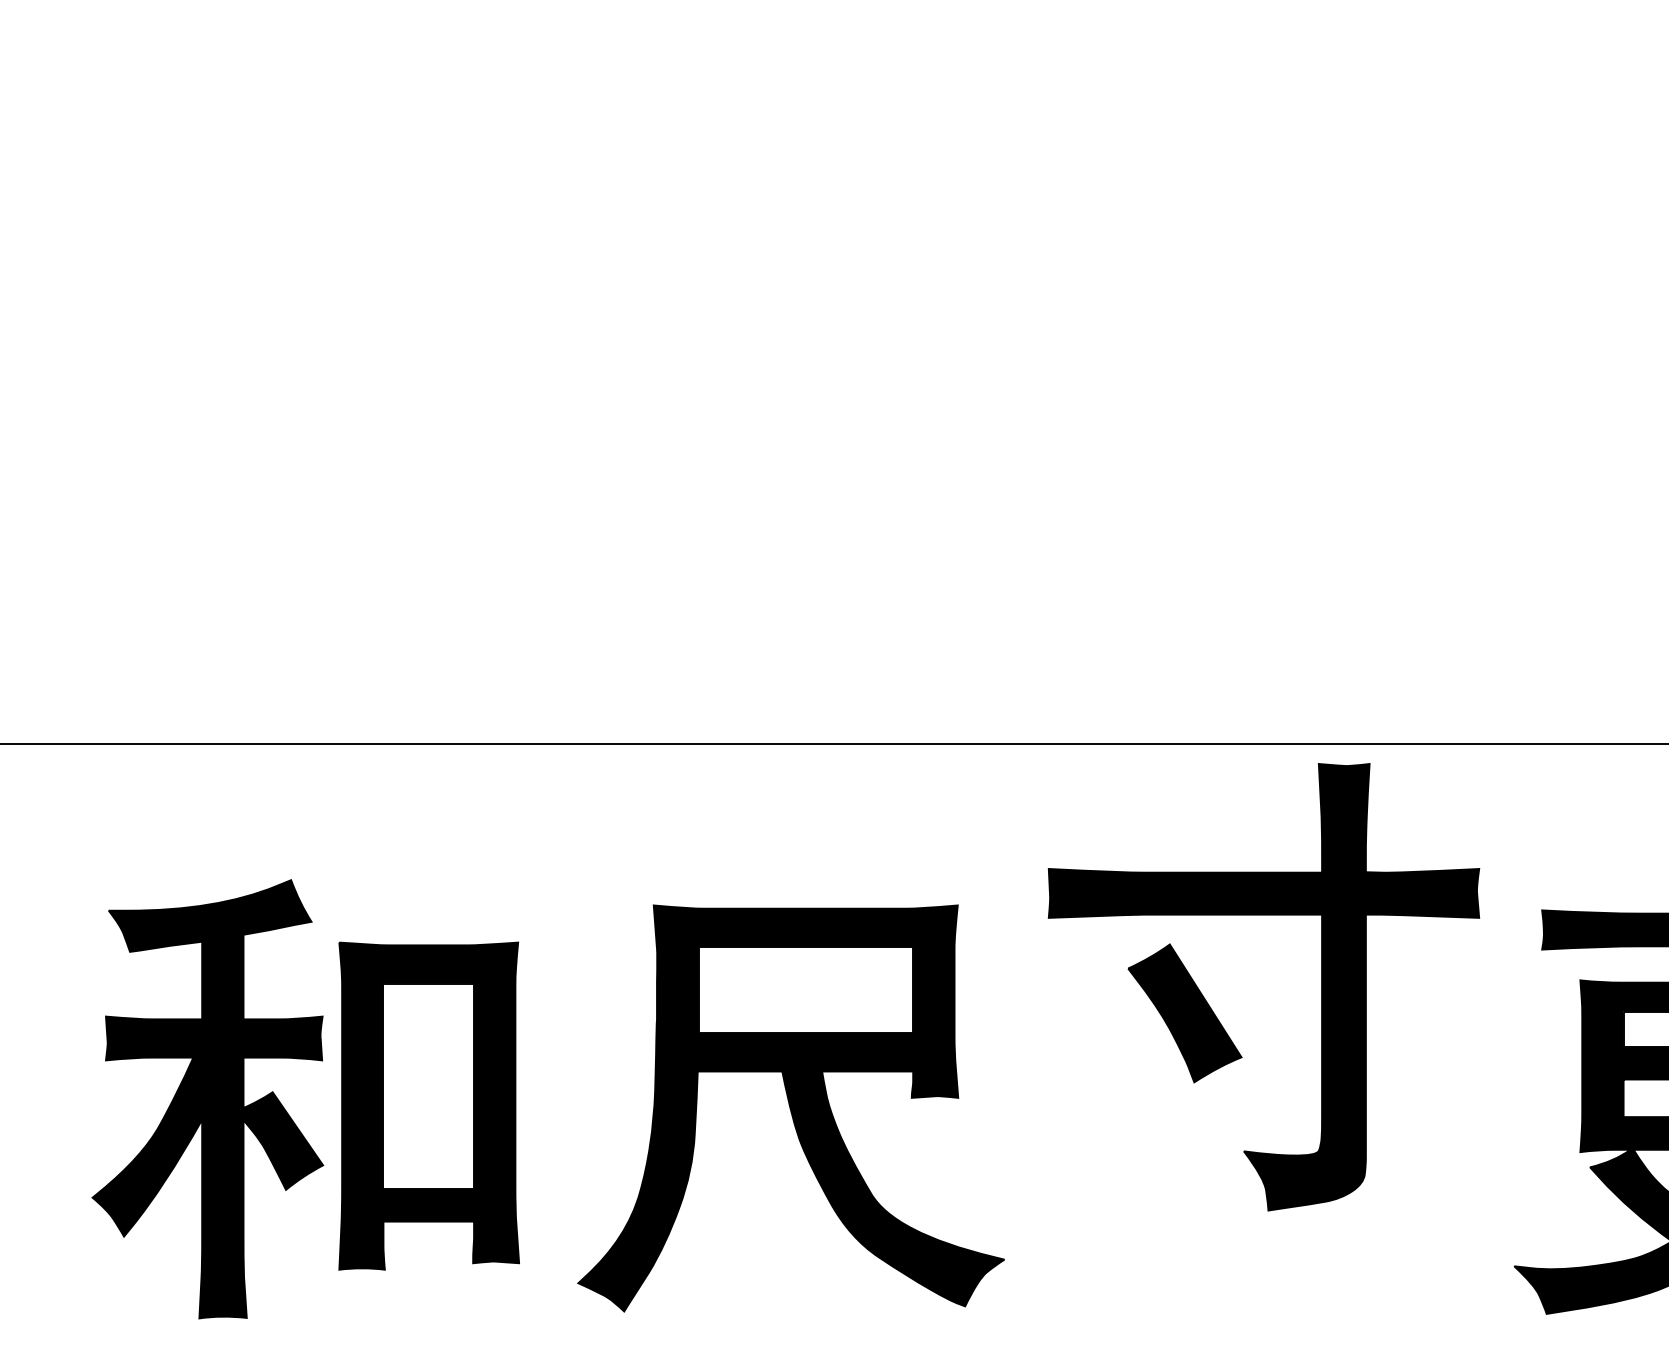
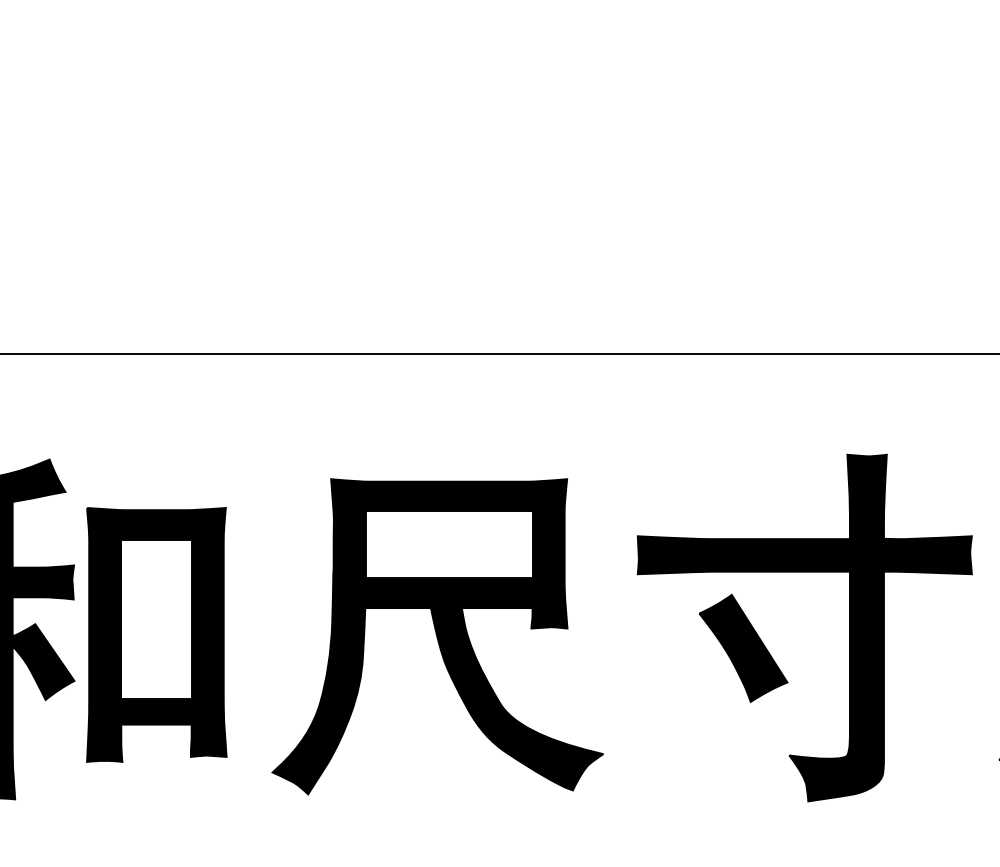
part: (1217, 1017) -> (768, 651), moved

